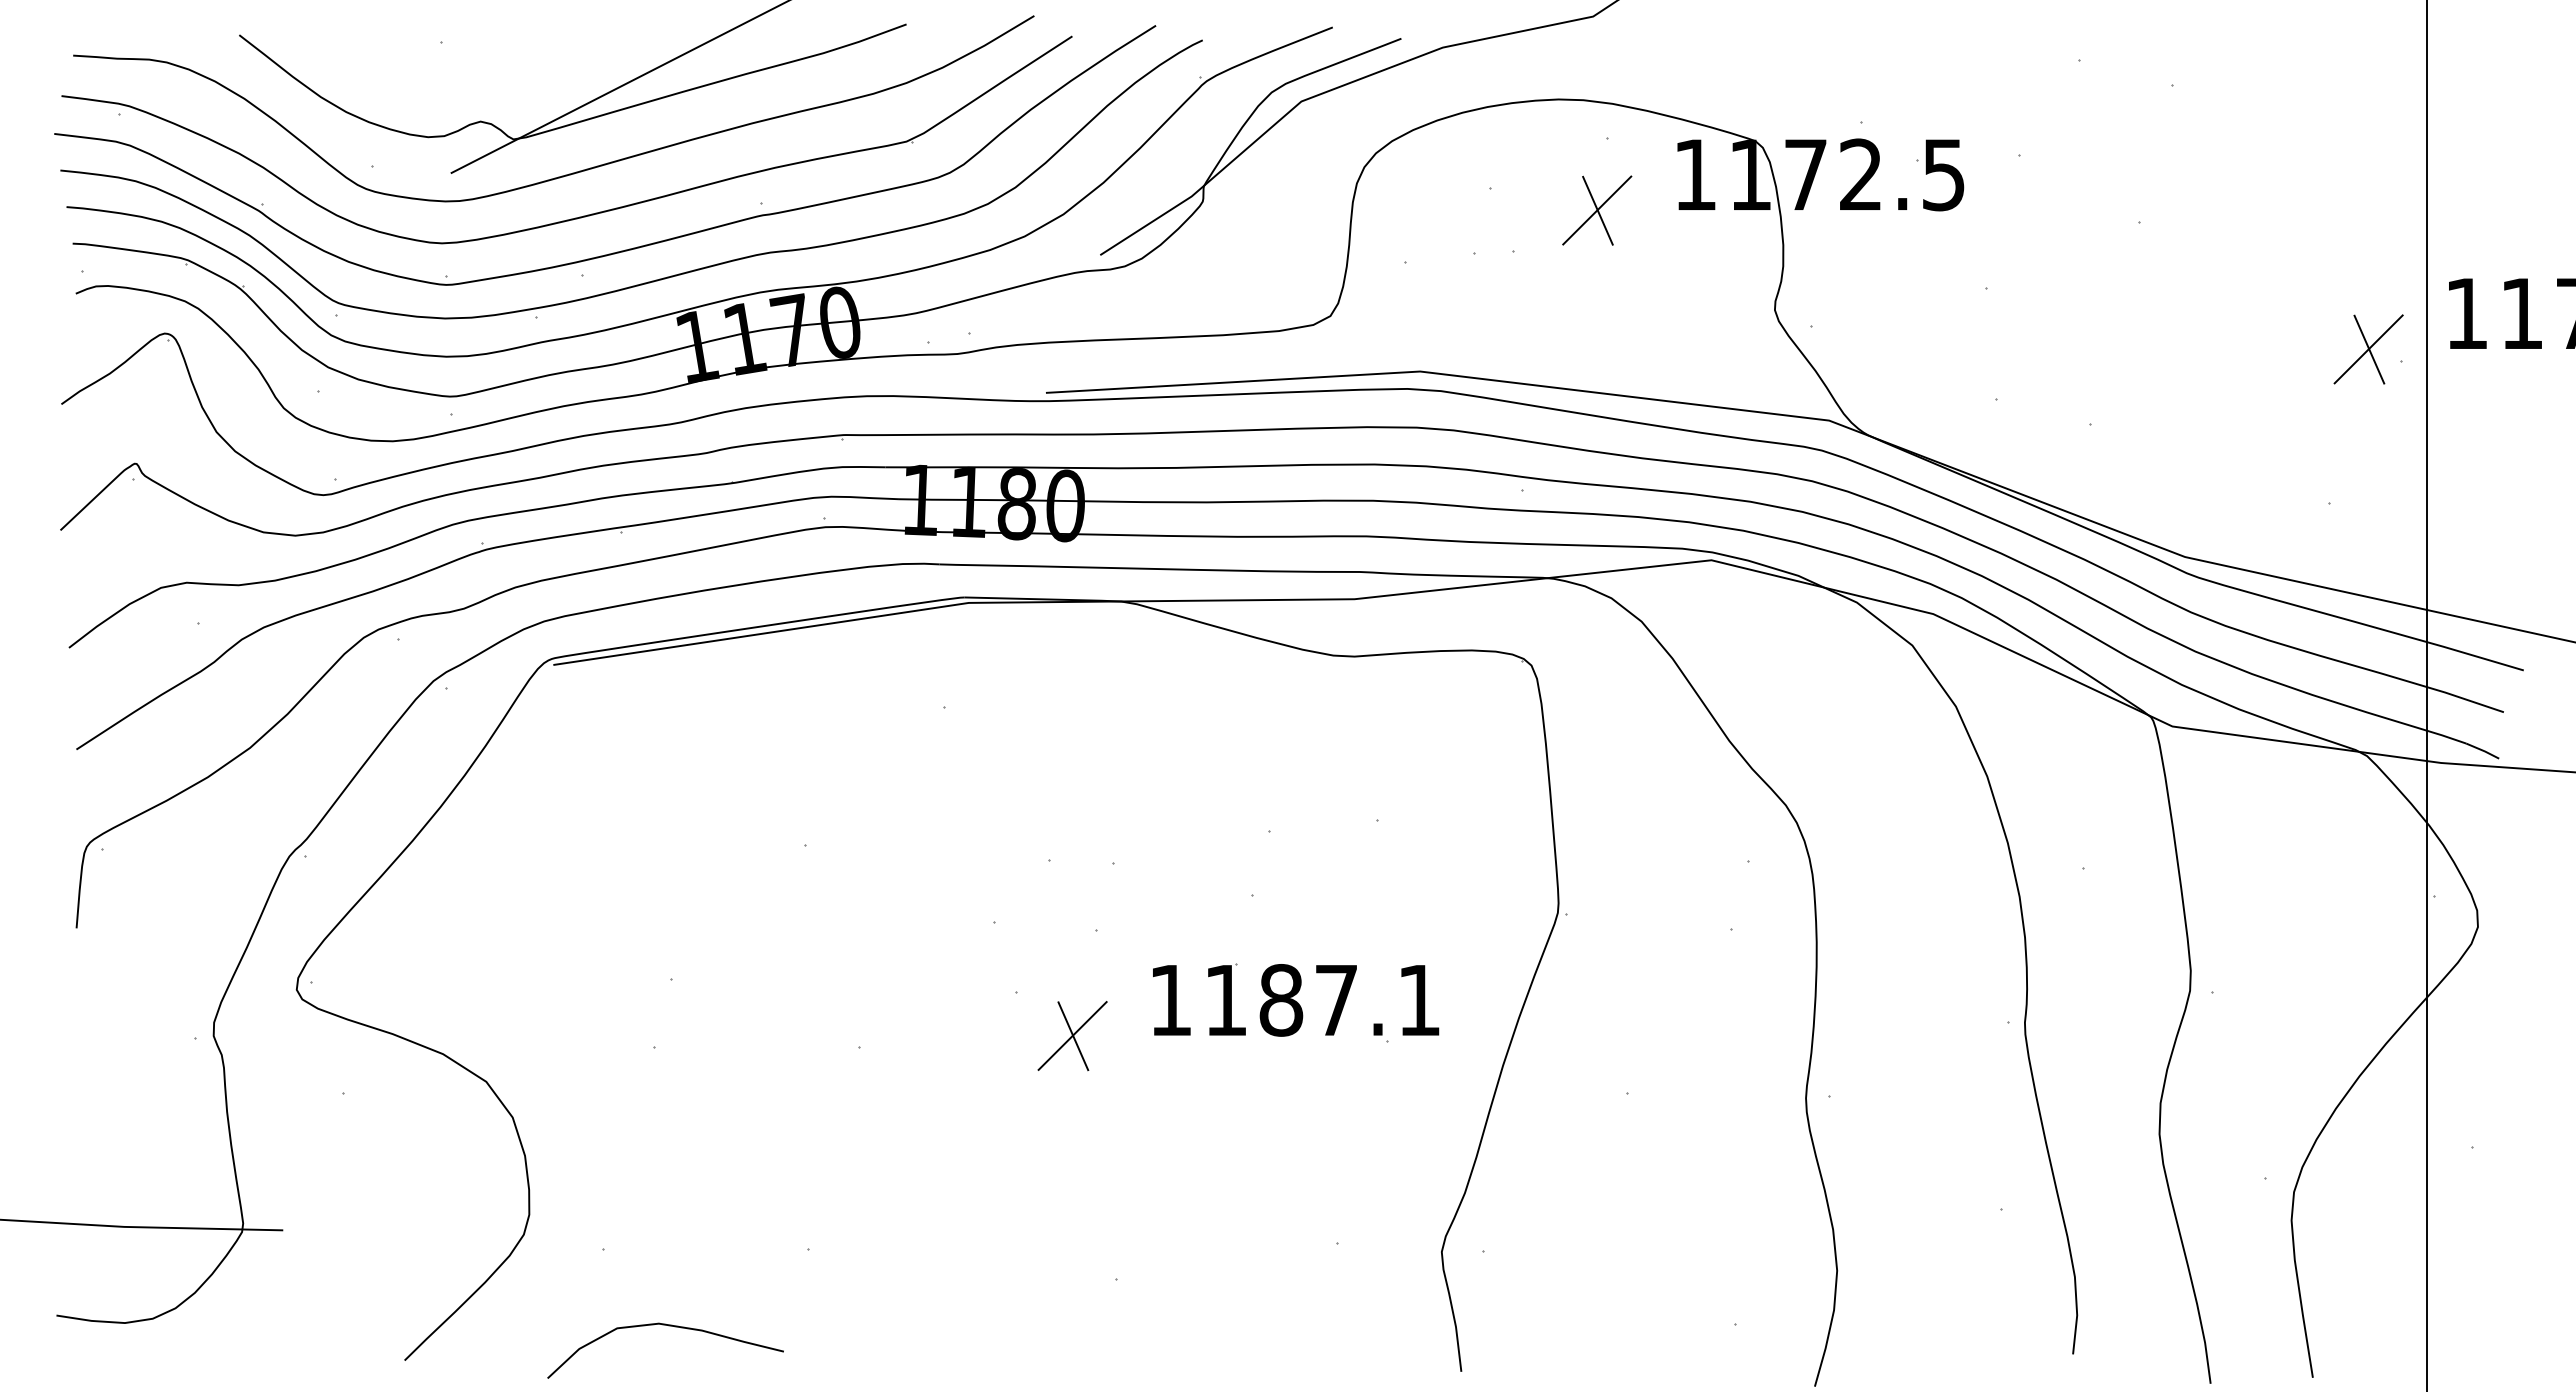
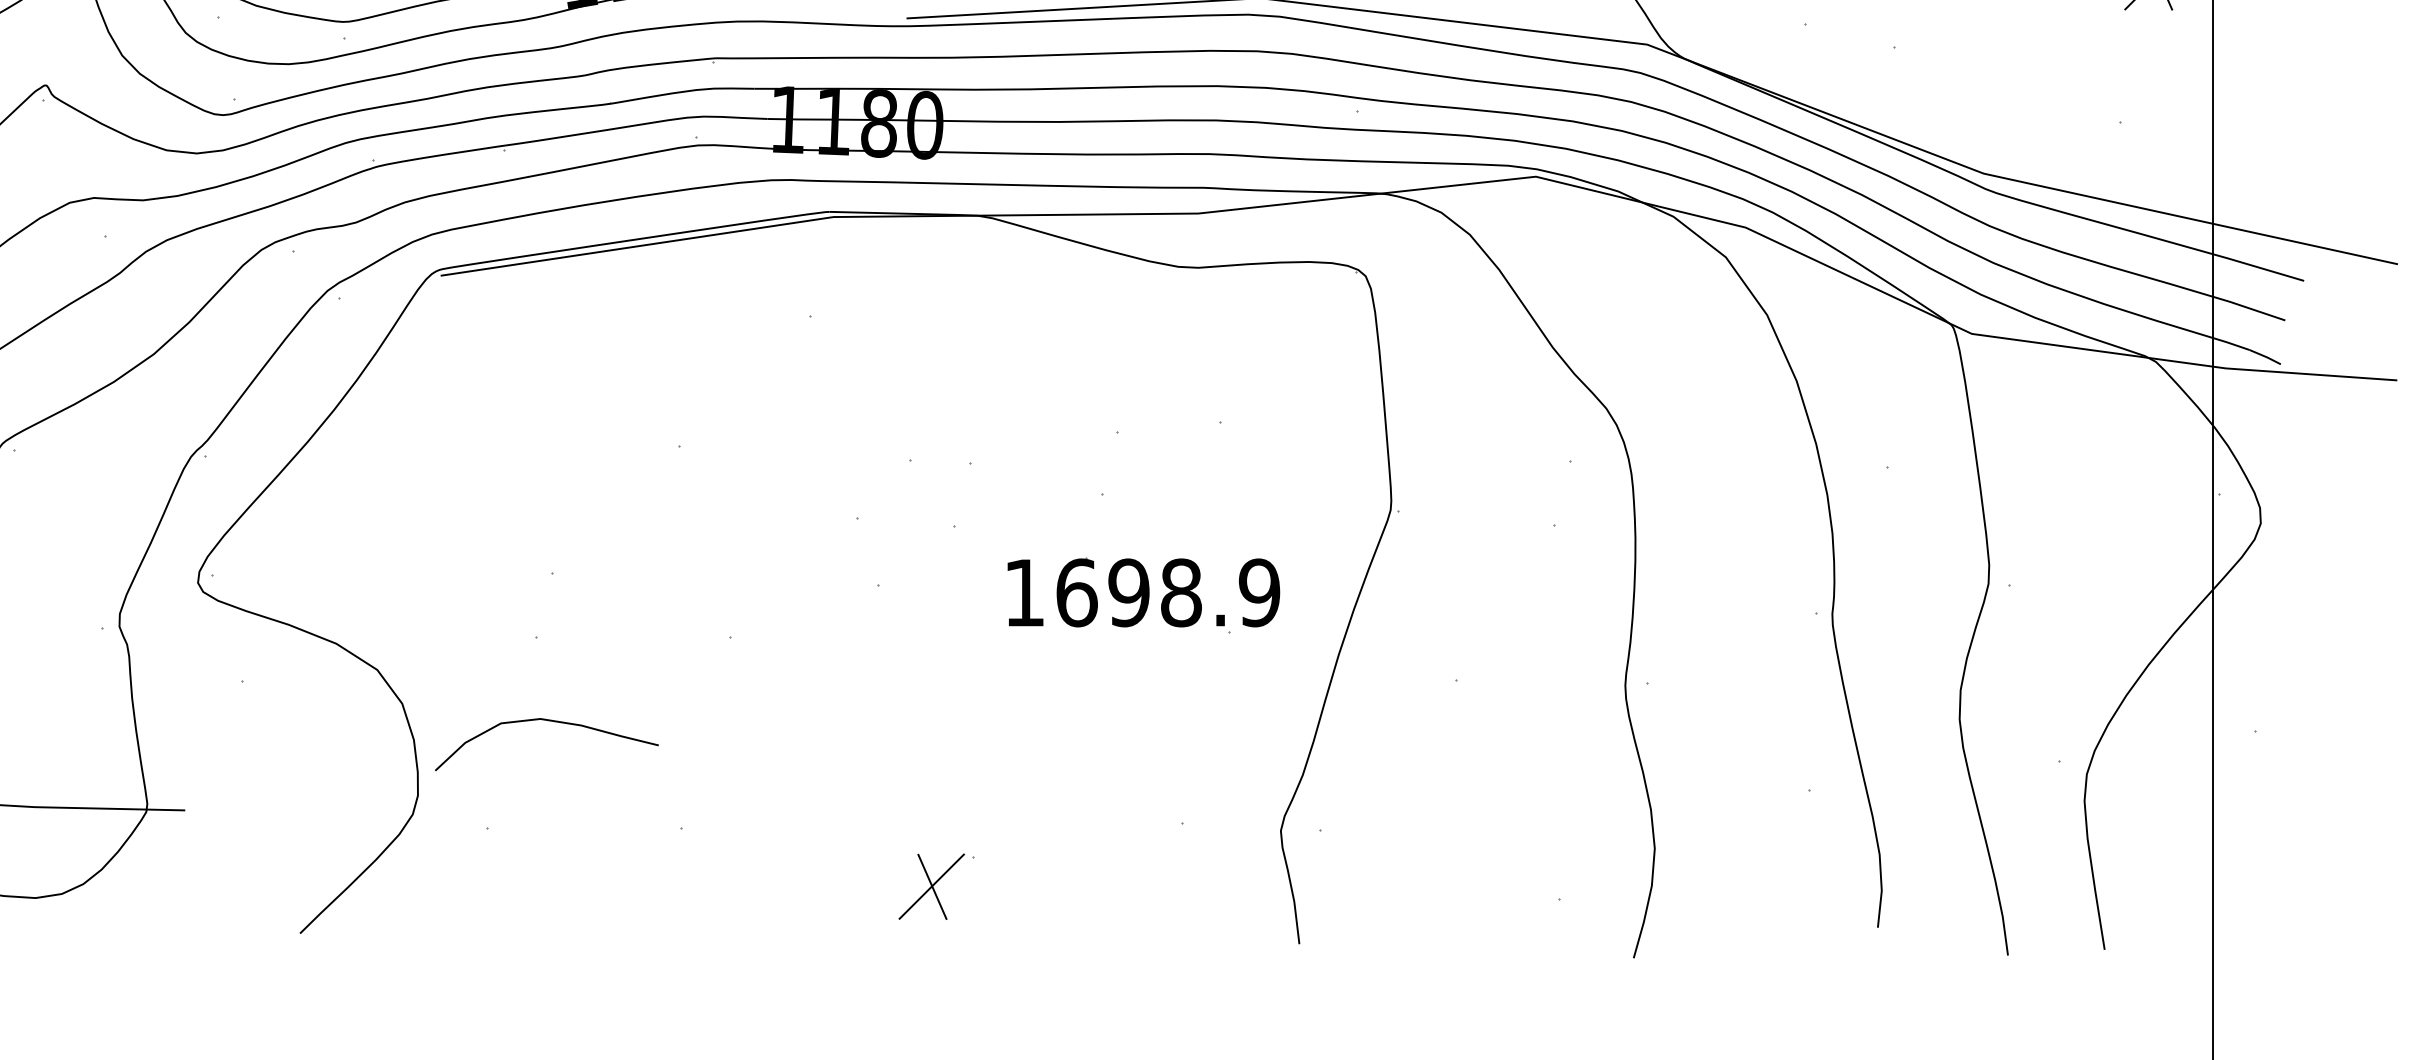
text: (1322, 1000) -> (1168, 593), 1187.1 -> 1698.9
part: (1072, 1036) -> (931, 887), moved
curve: (668, 1326) -> (549, 721), moved

